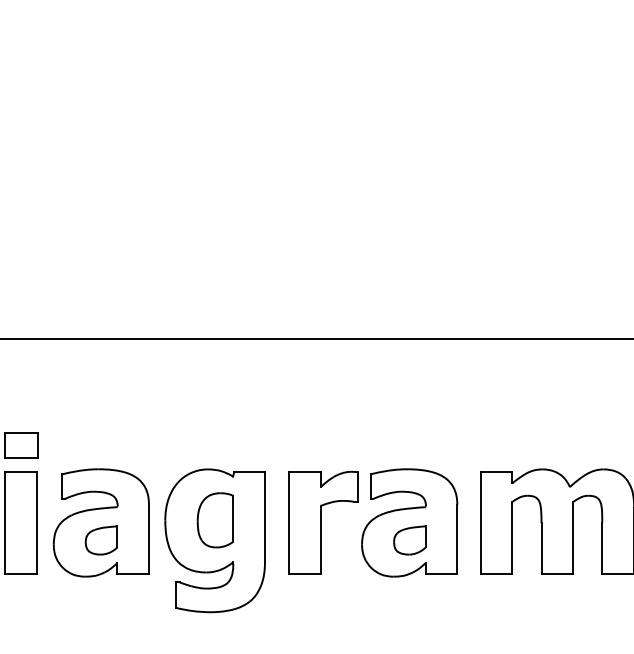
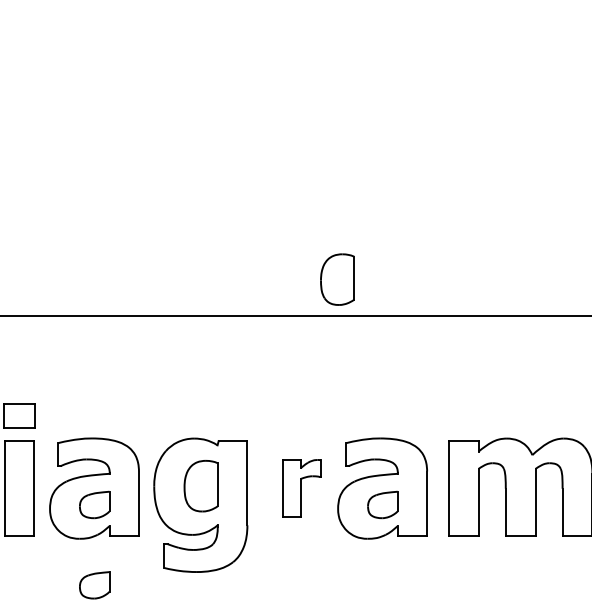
part: (360, 299) -> (336, 279), added
part: (323, 522) -> (302, 488), size x0.6
part: (100, 626) -> (93, 585), added

